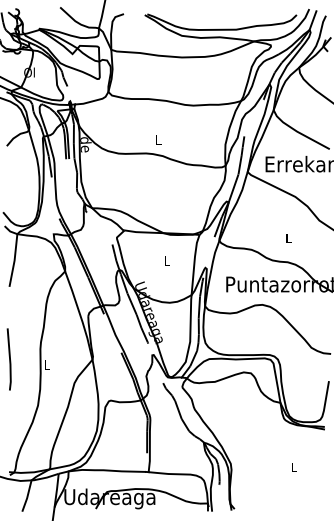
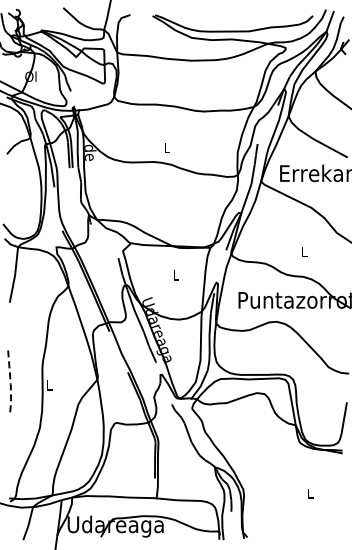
line: (10, 360) -> (10, 380), solid -> dashed

